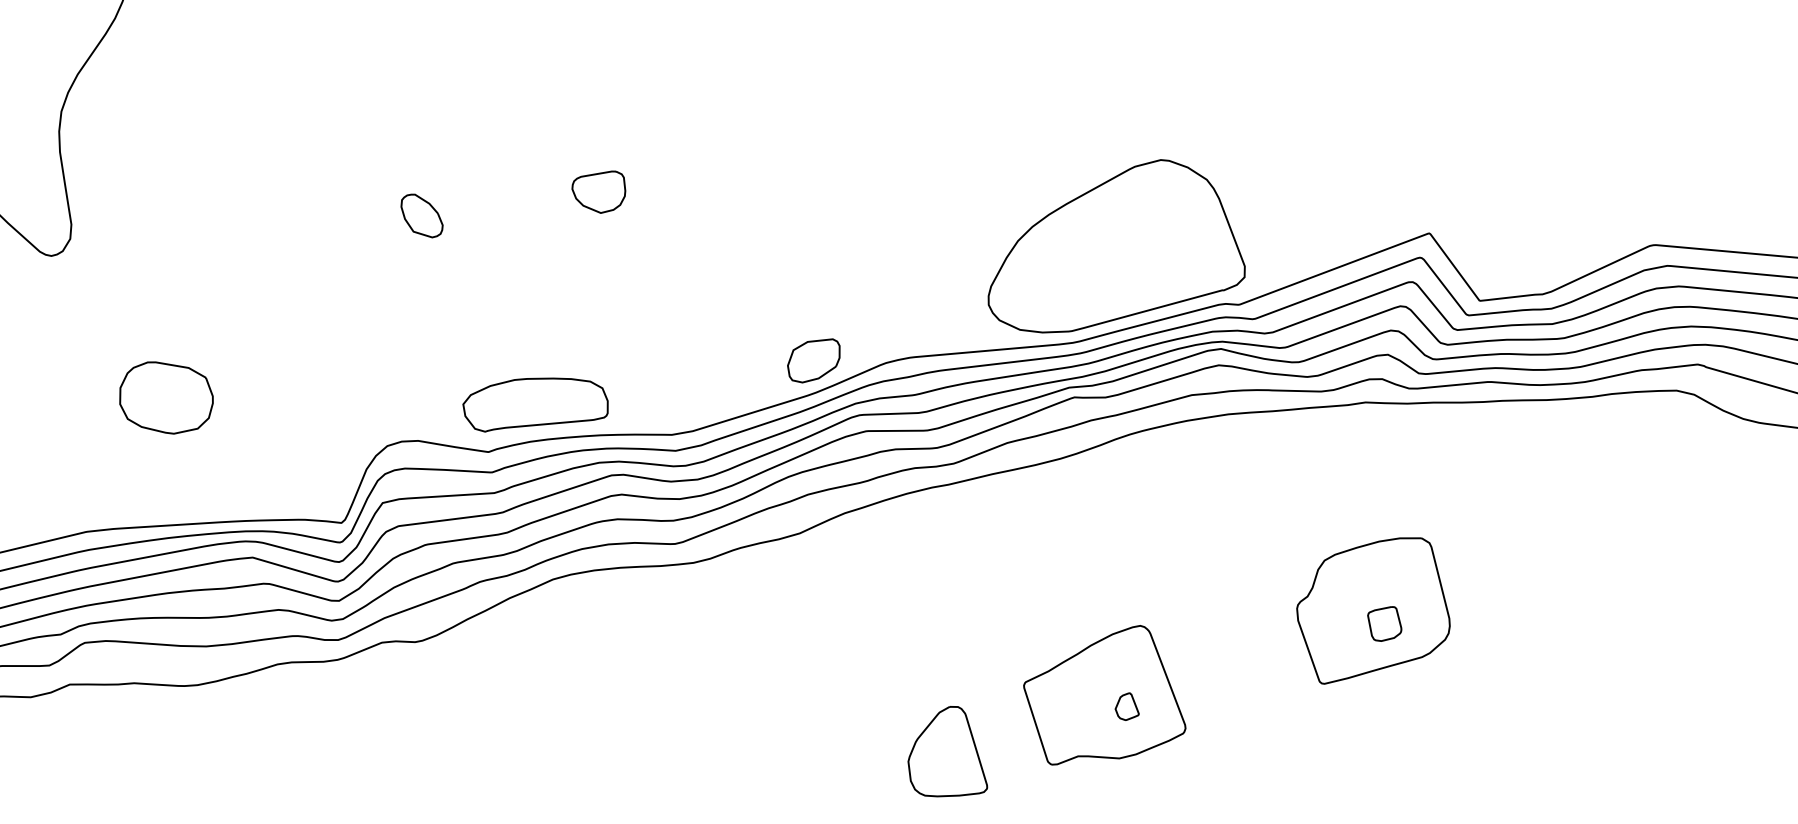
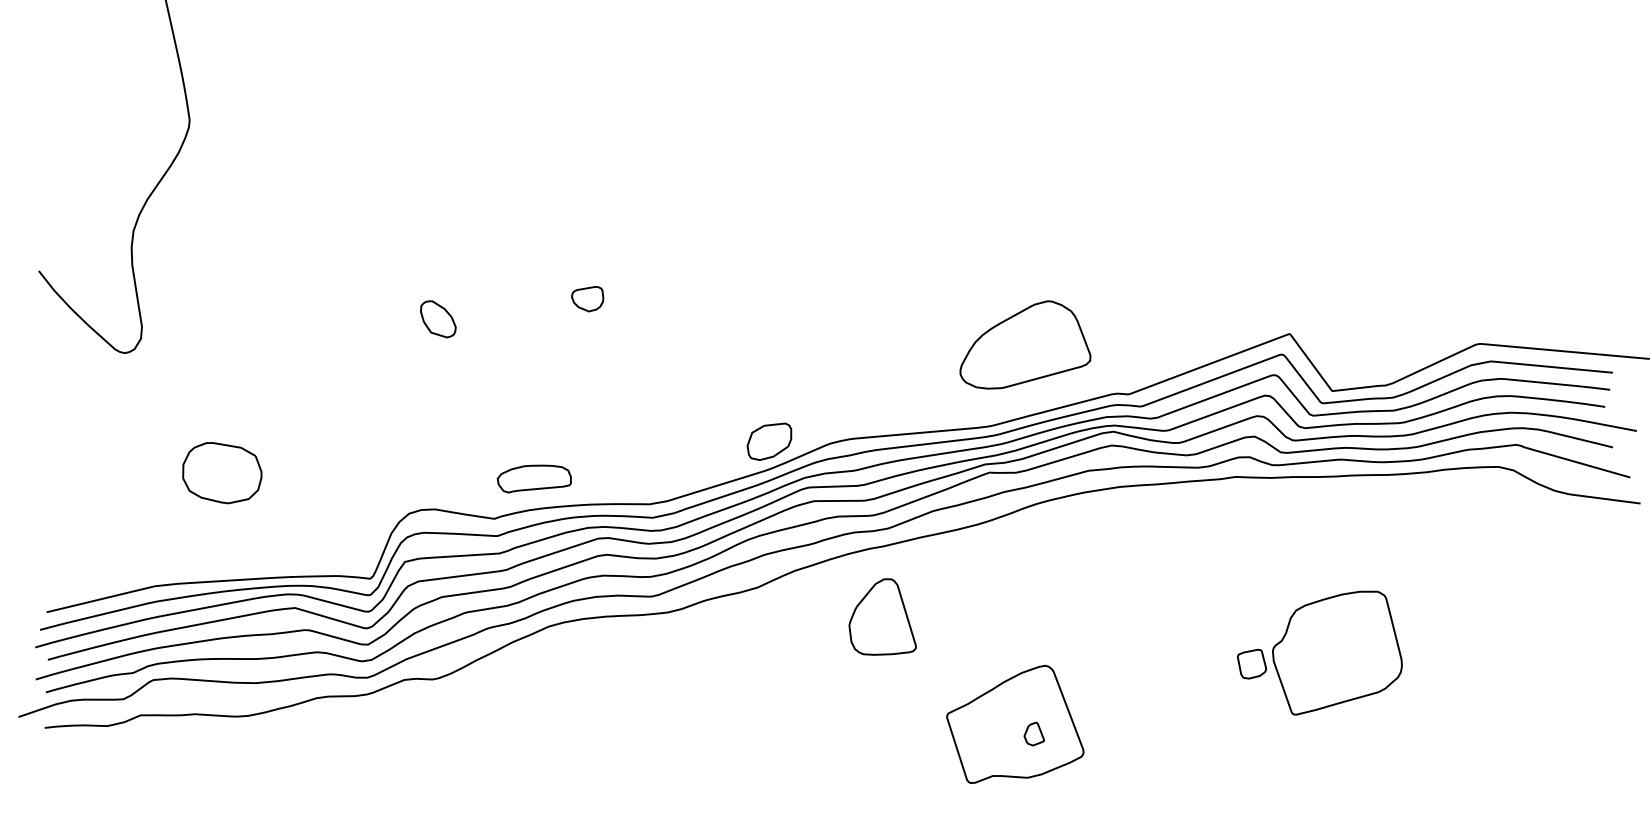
part: (598, 191) -> (587, 298), size x0.7
part: (1116, 245) -> (1025, 344), size x0.6
part: (535, 404) -> (534, 478), size x0.6
part: (1373, 610) -> (1337, 652), moved
part: (947, 750) -> (882, 616), moved

